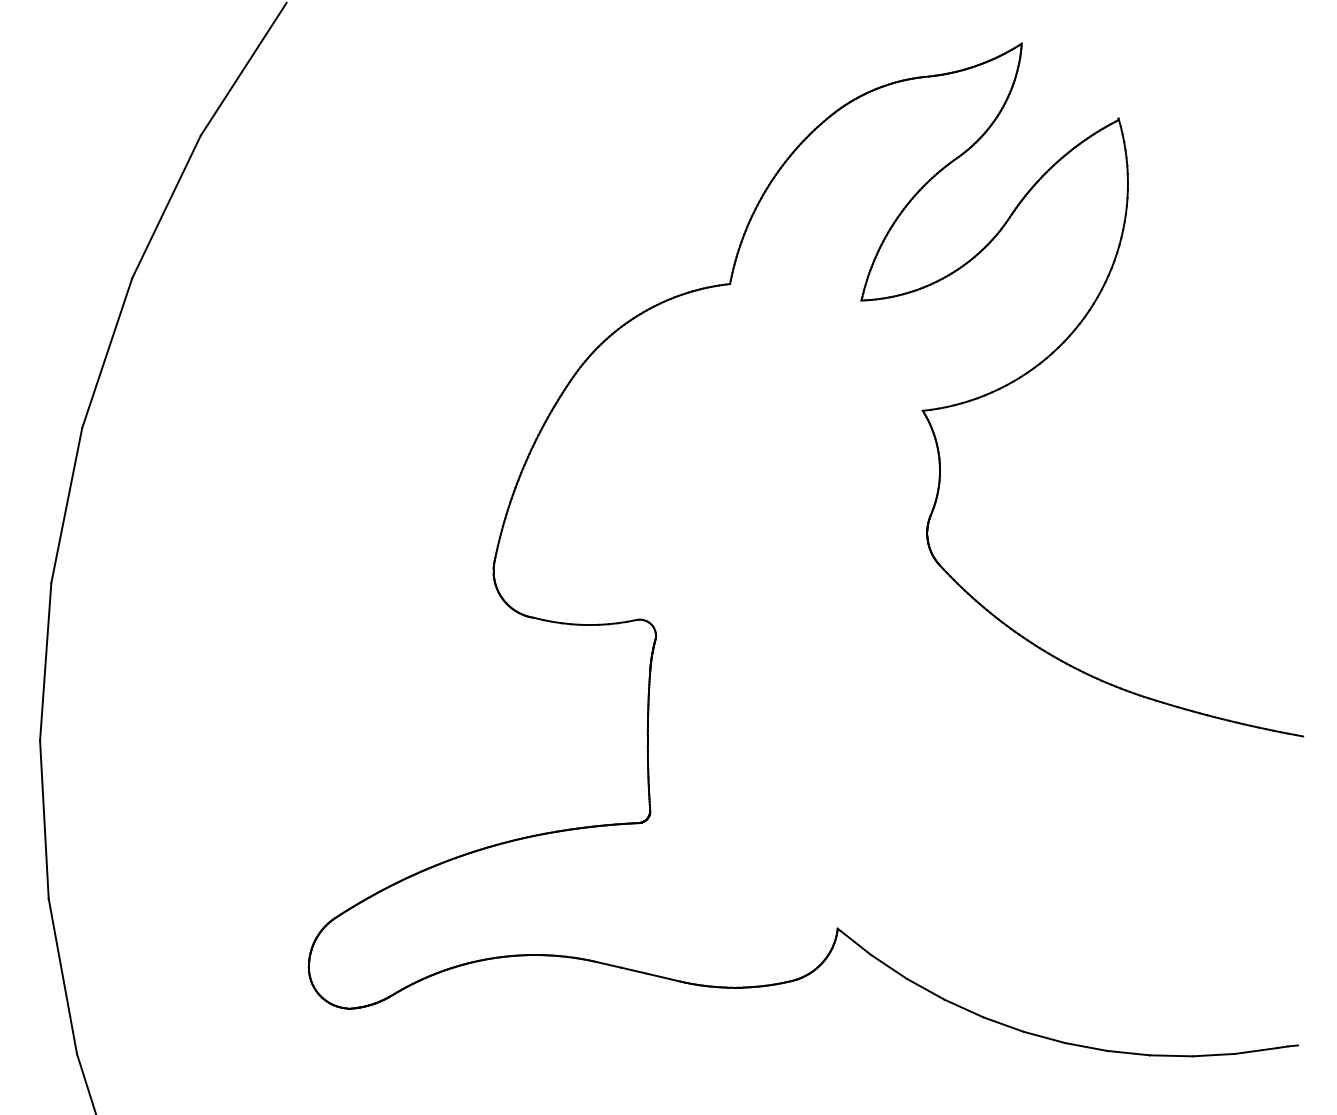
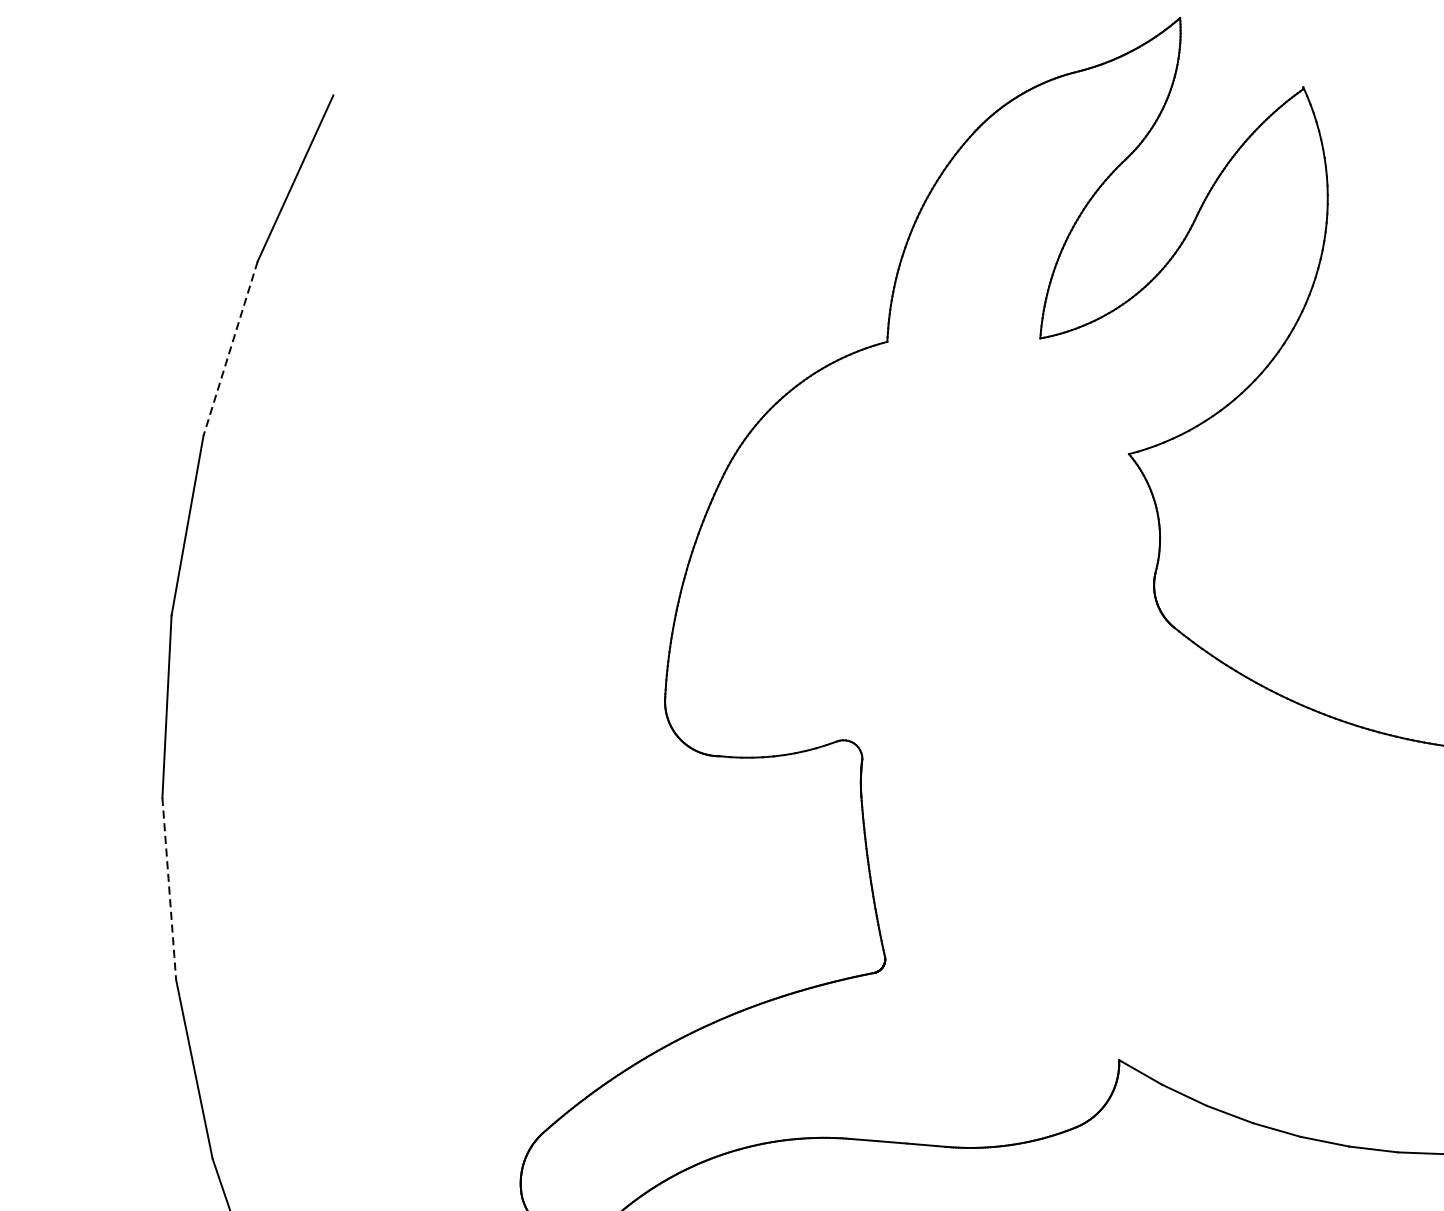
line: (166, 207) -> (230, 349), solid -> dashed
line: (45, 662) -> (169, 889), solid -> dashed

